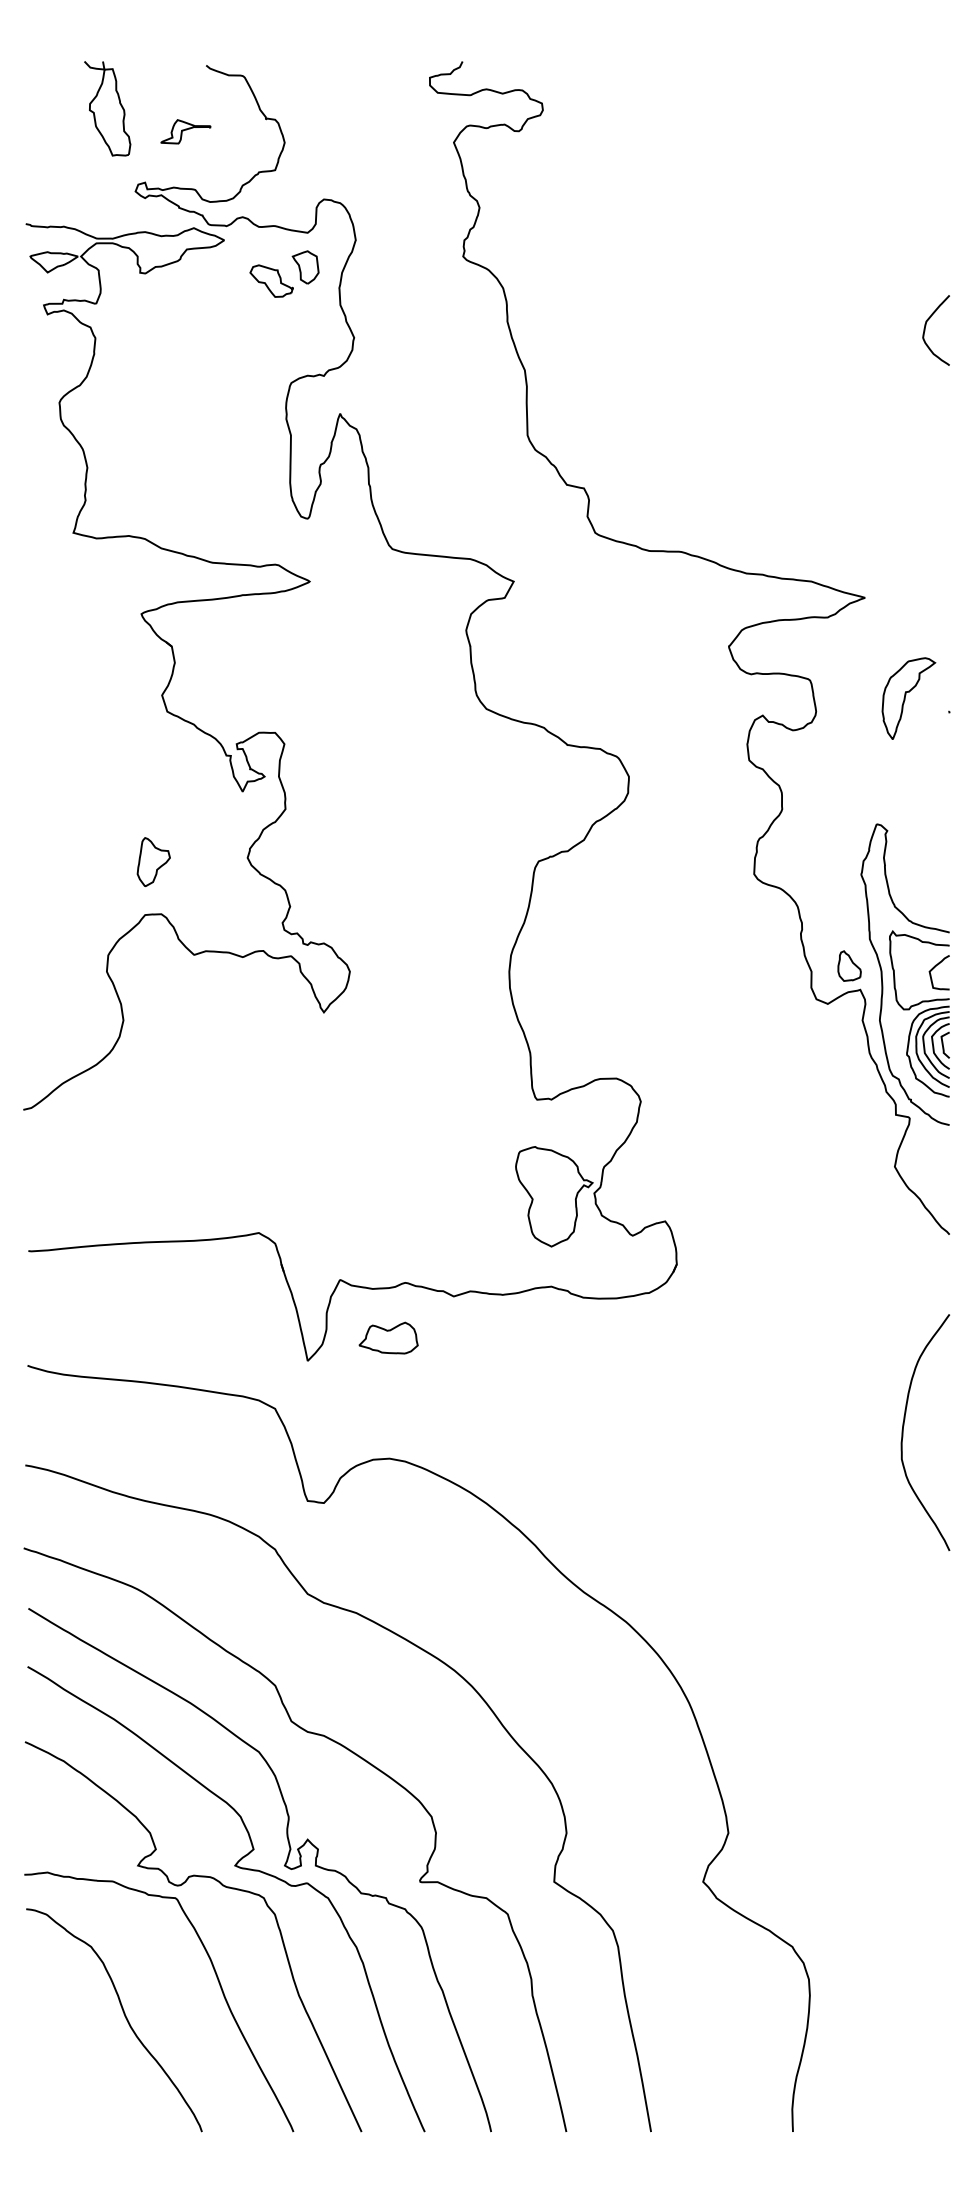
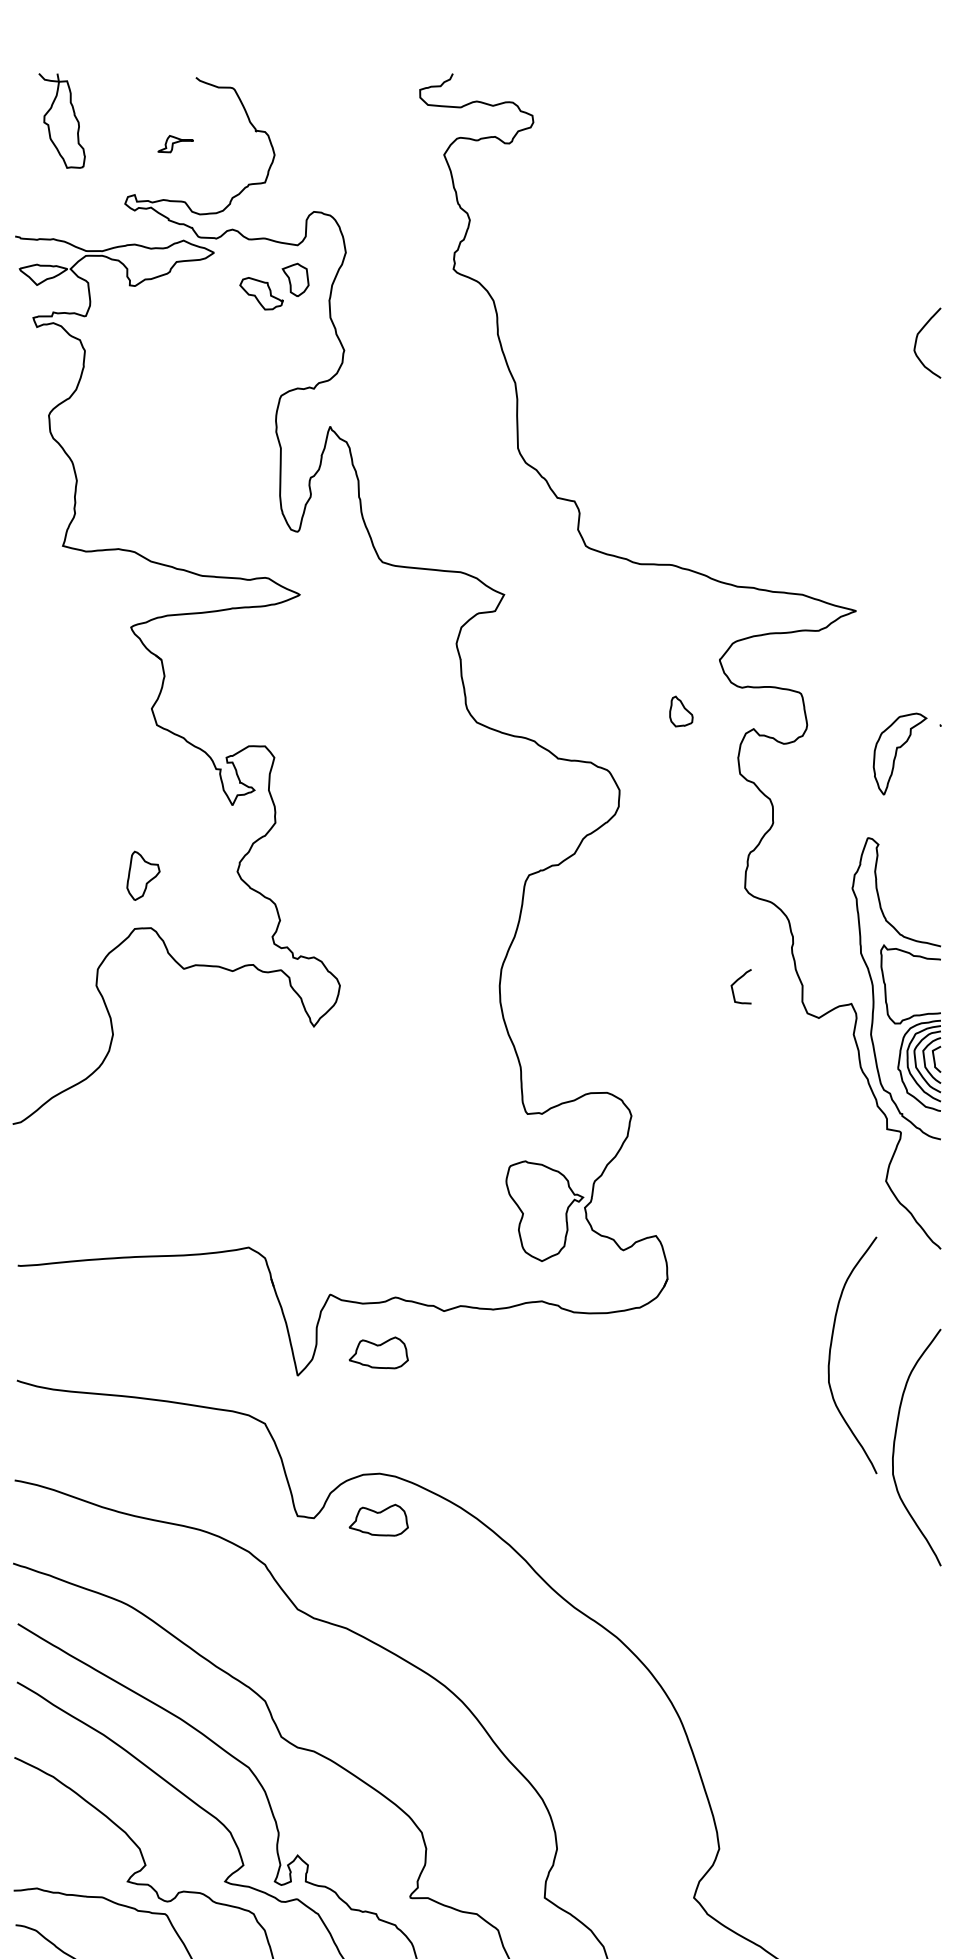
part: (107, 108) -> (61, 120), moved
part: (185, 131) -> (175, 143), size x0.7
part: (908, 698) -> (899, 754), moved
part: (849, 965) -> (681, 710), moved
curve: (934, 968) -> (736, 982), moved
curve: (839, 1340) -> (830, 1355), added
part: (388, 1504) -> (378, 1519), added

